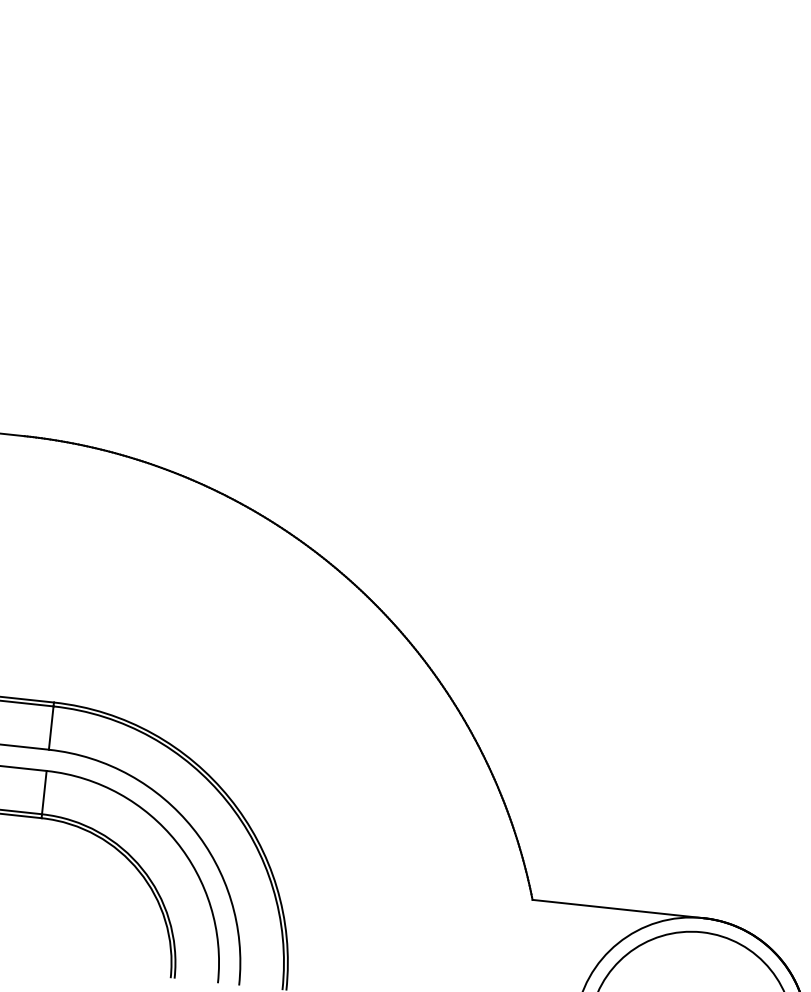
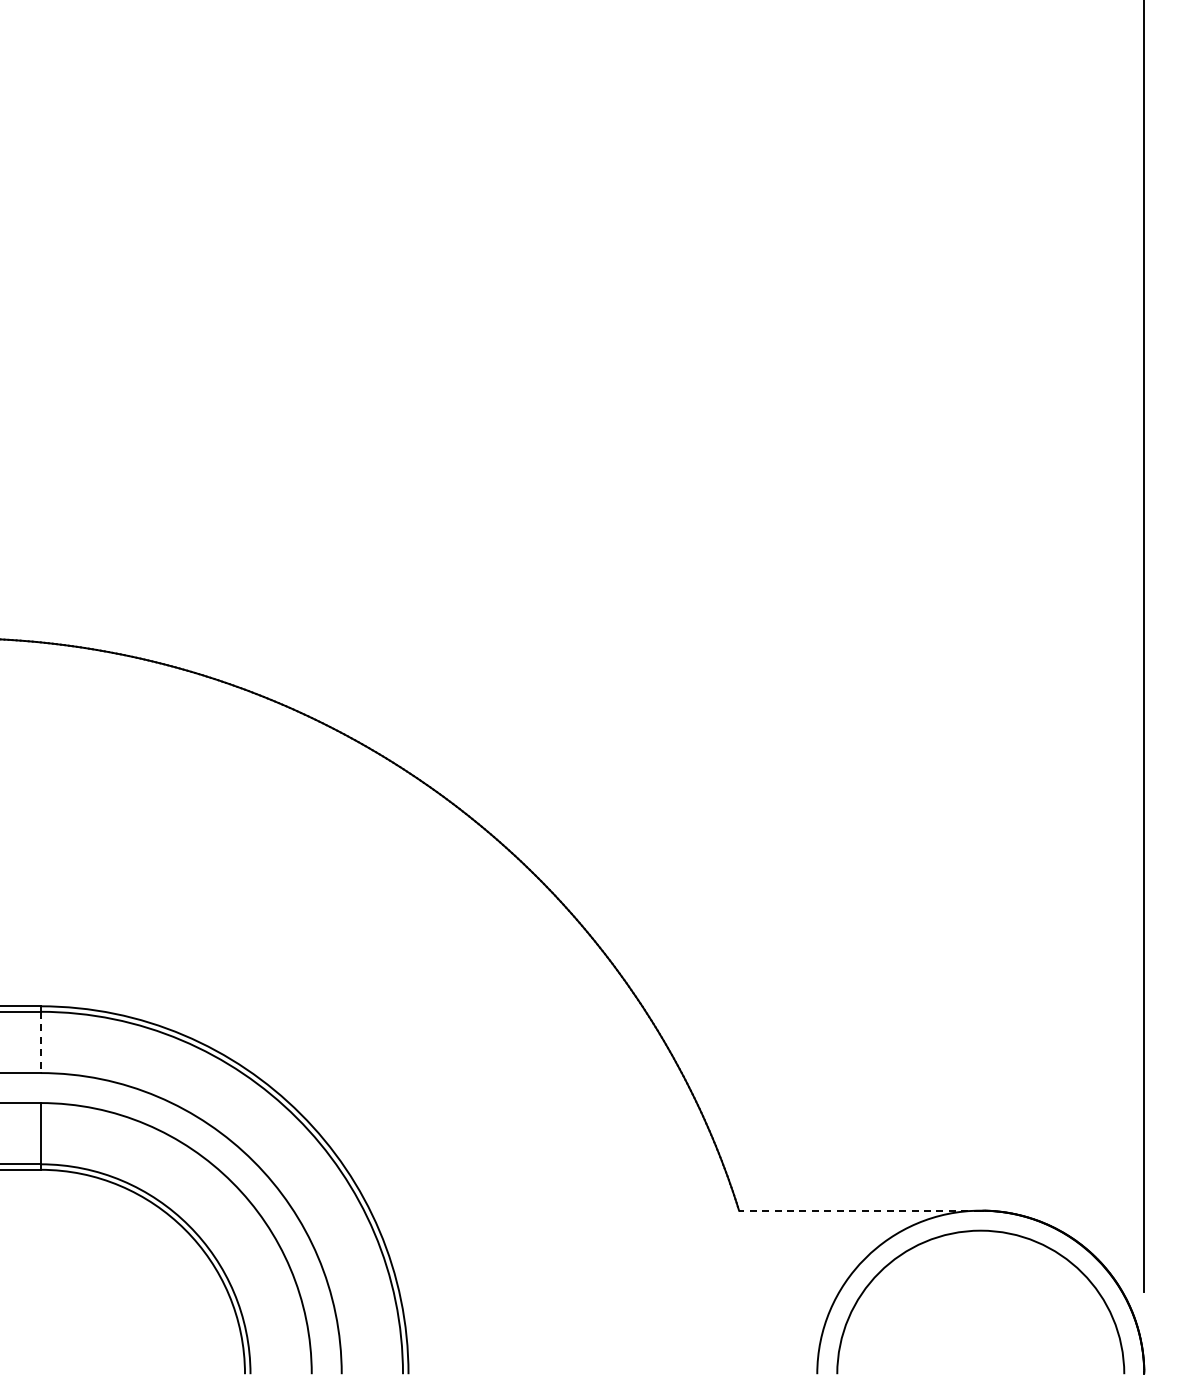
line: (51, 728) -> (40, 1042), solid -> dashed
line: (617, 908) -> (859, 1210), solid -> dashed

